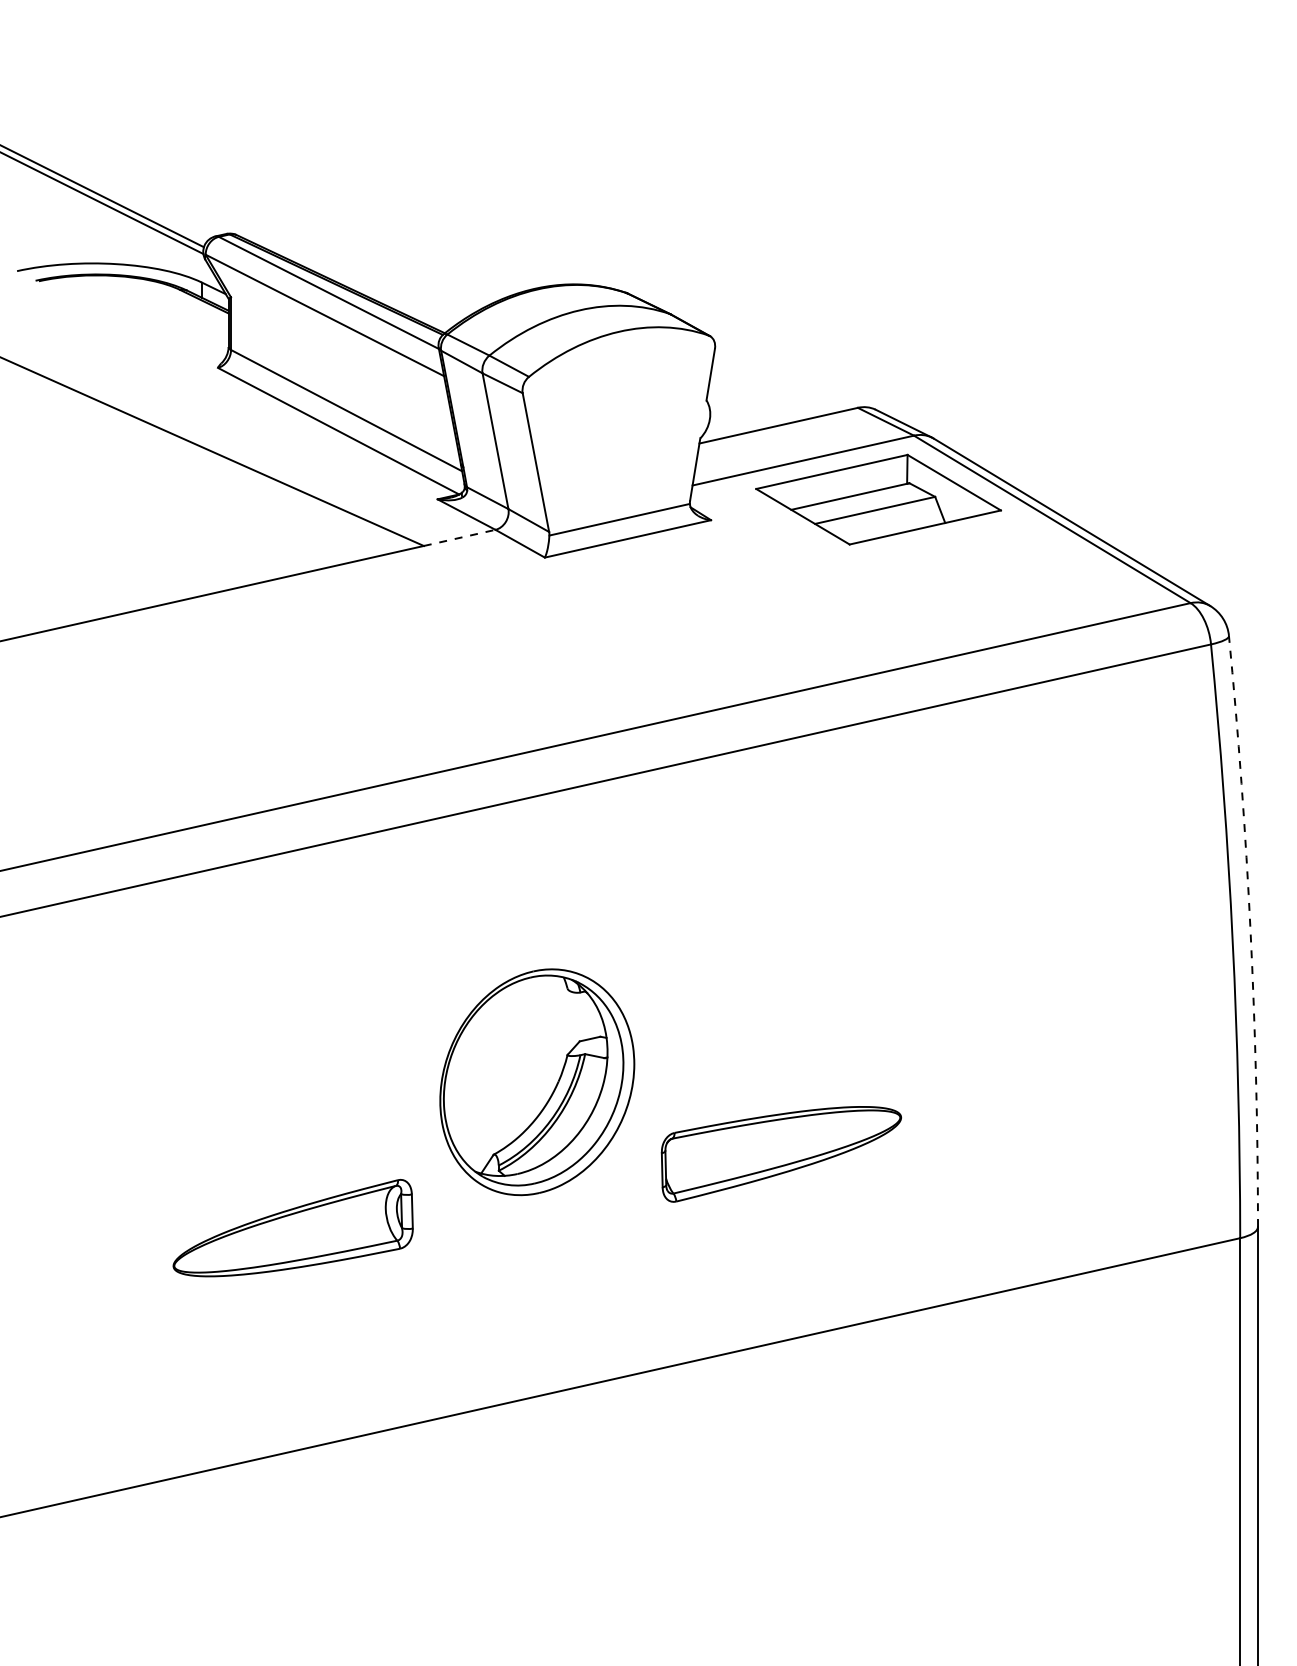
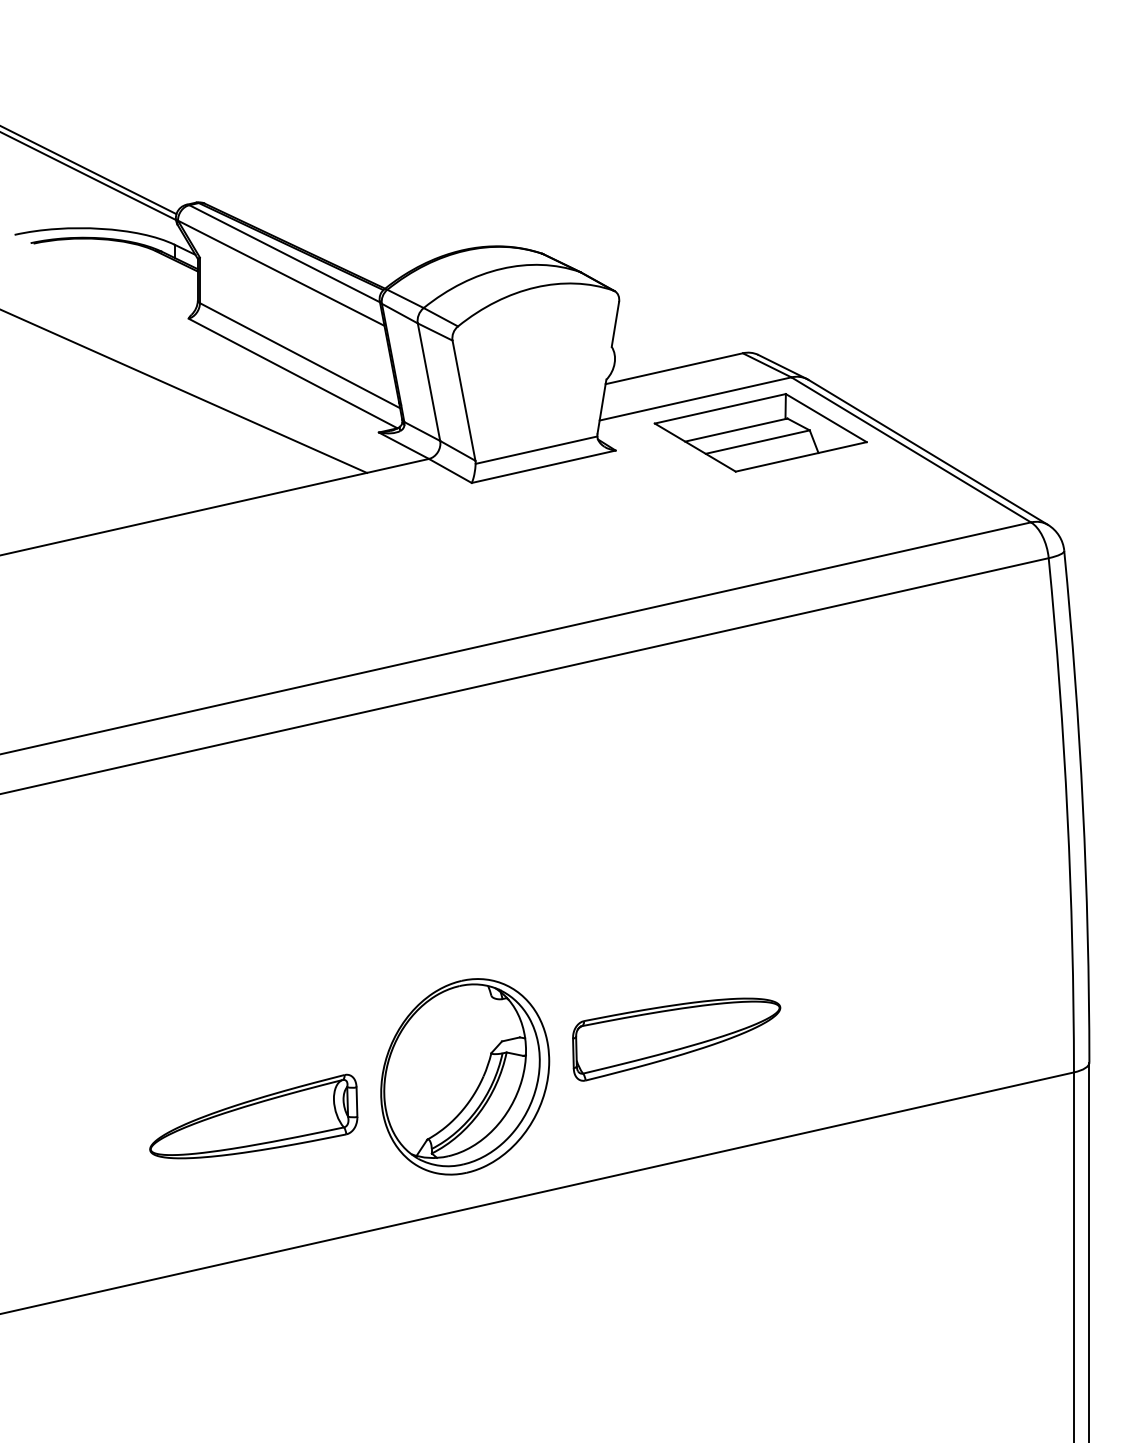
line: (459, 537) -> (397, 465), dashed -> solid
arc: (1250, 931) -> (1082, 806), dashed -> solid
part: (537, 1082) -> (465, 1077), moved
part: (781, 1154) -> (676, 1039), moved
part: (292, 1228) -> (253, 1116), moved

